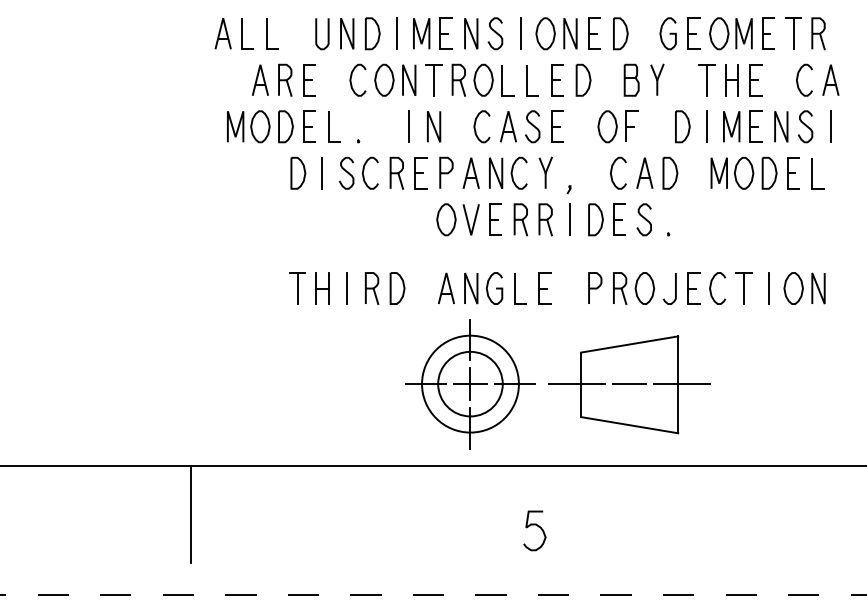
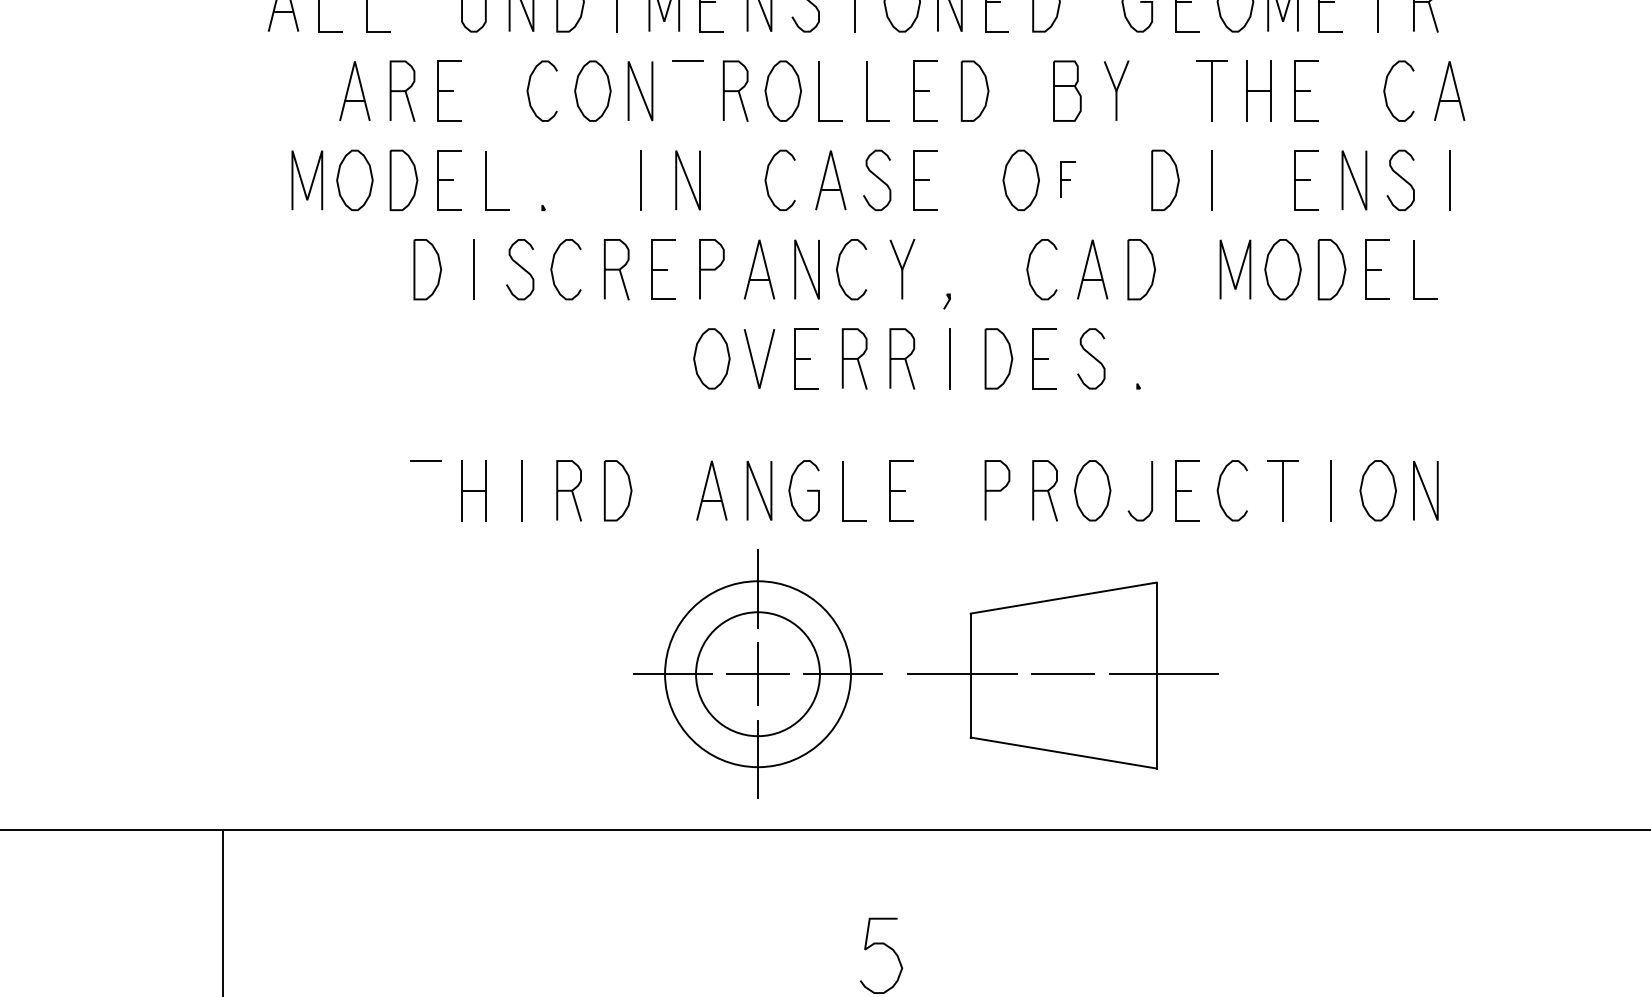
line: (434, 79) -> (688, 89), removed
part: (631, 125) -> (1066, 177), size x0.6
line: (729, 126) -> (1255, 179), removed
line: (297, 288) -> (426, 490), removed

